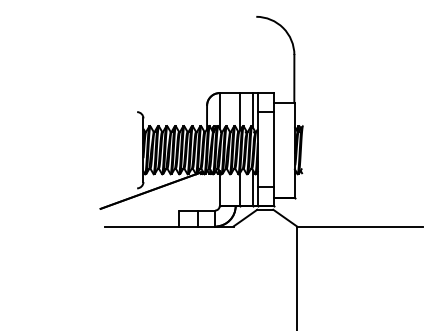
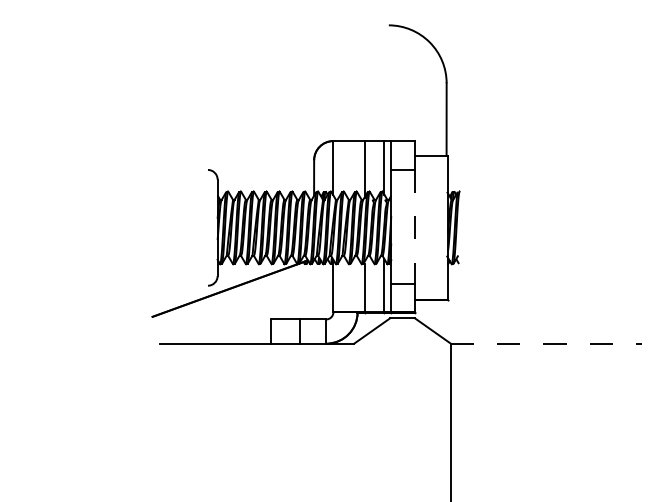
line: (273, 150) -> (414, 228), solid -> dashed
line: (359, 226) -> (545, 343), solid -> dashed

